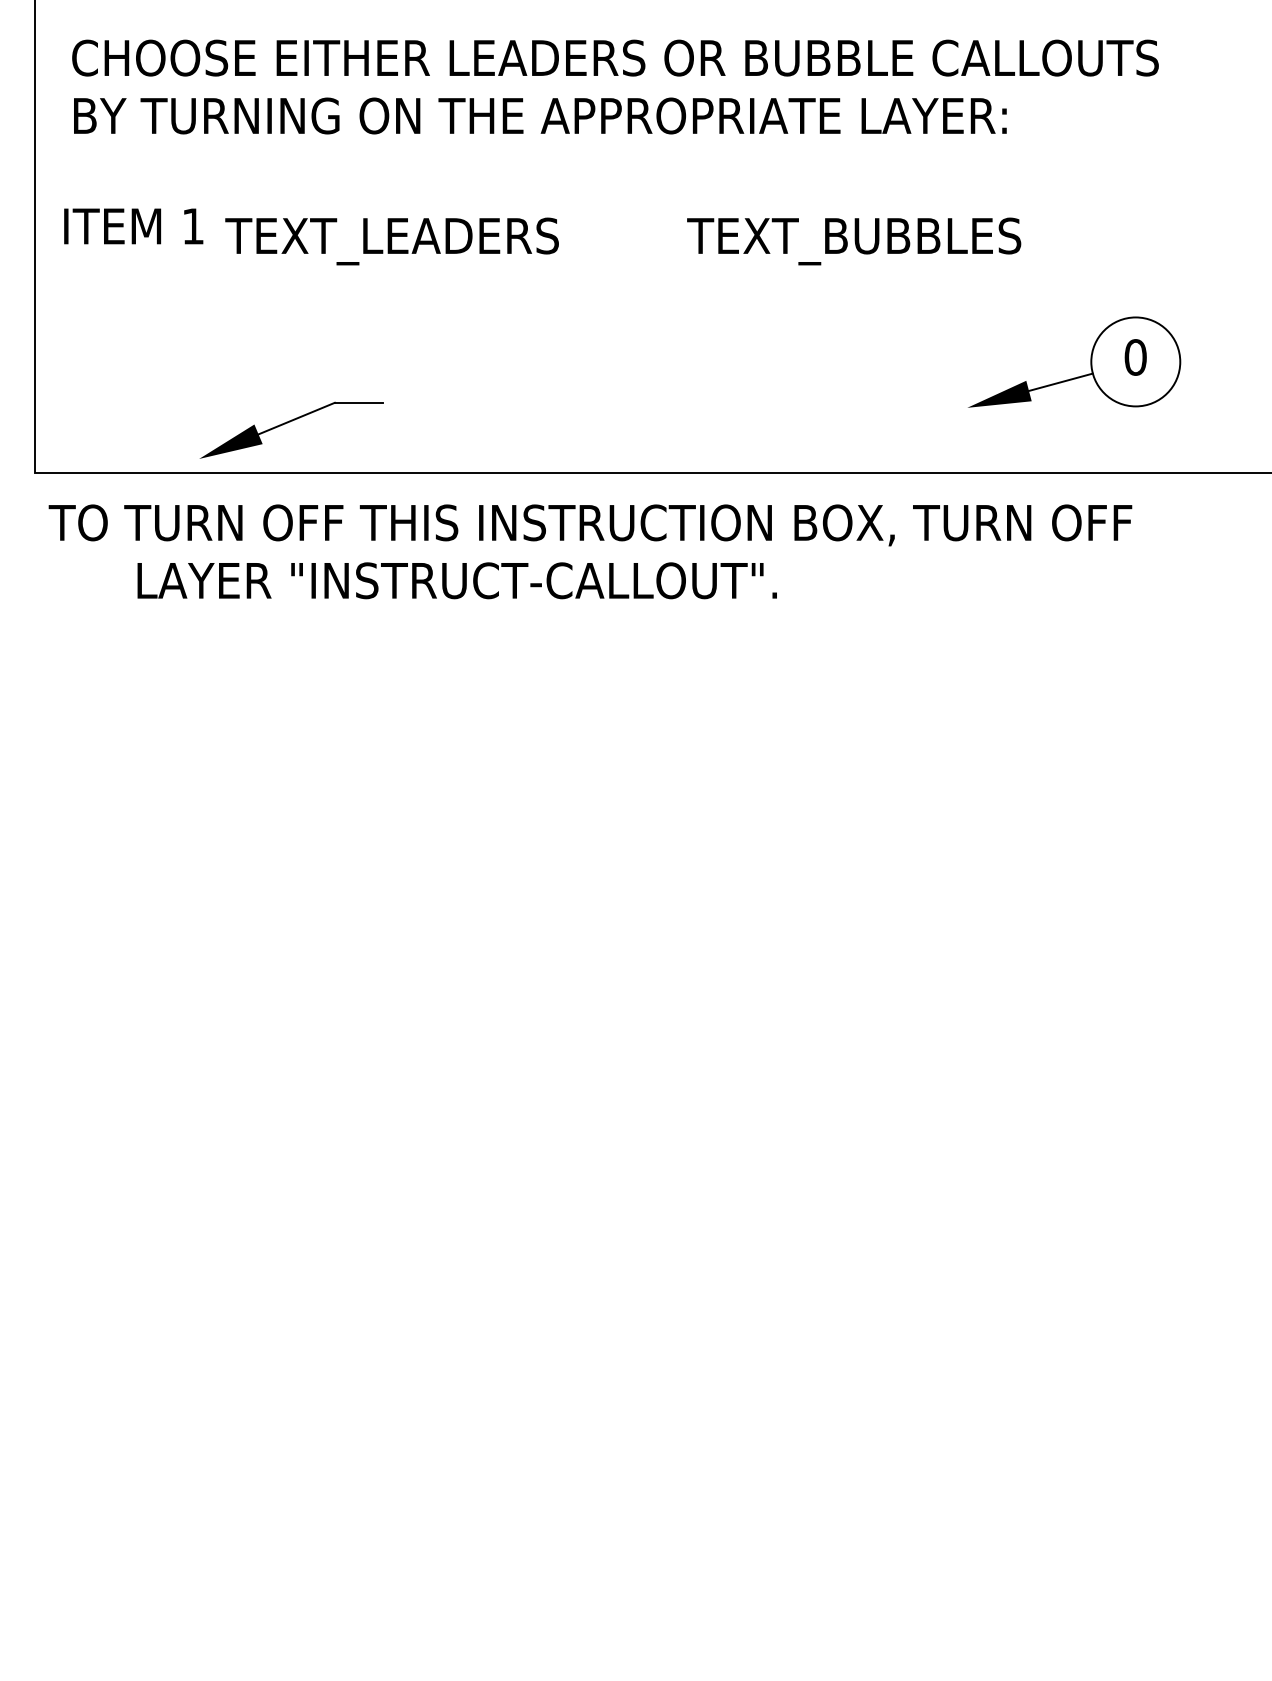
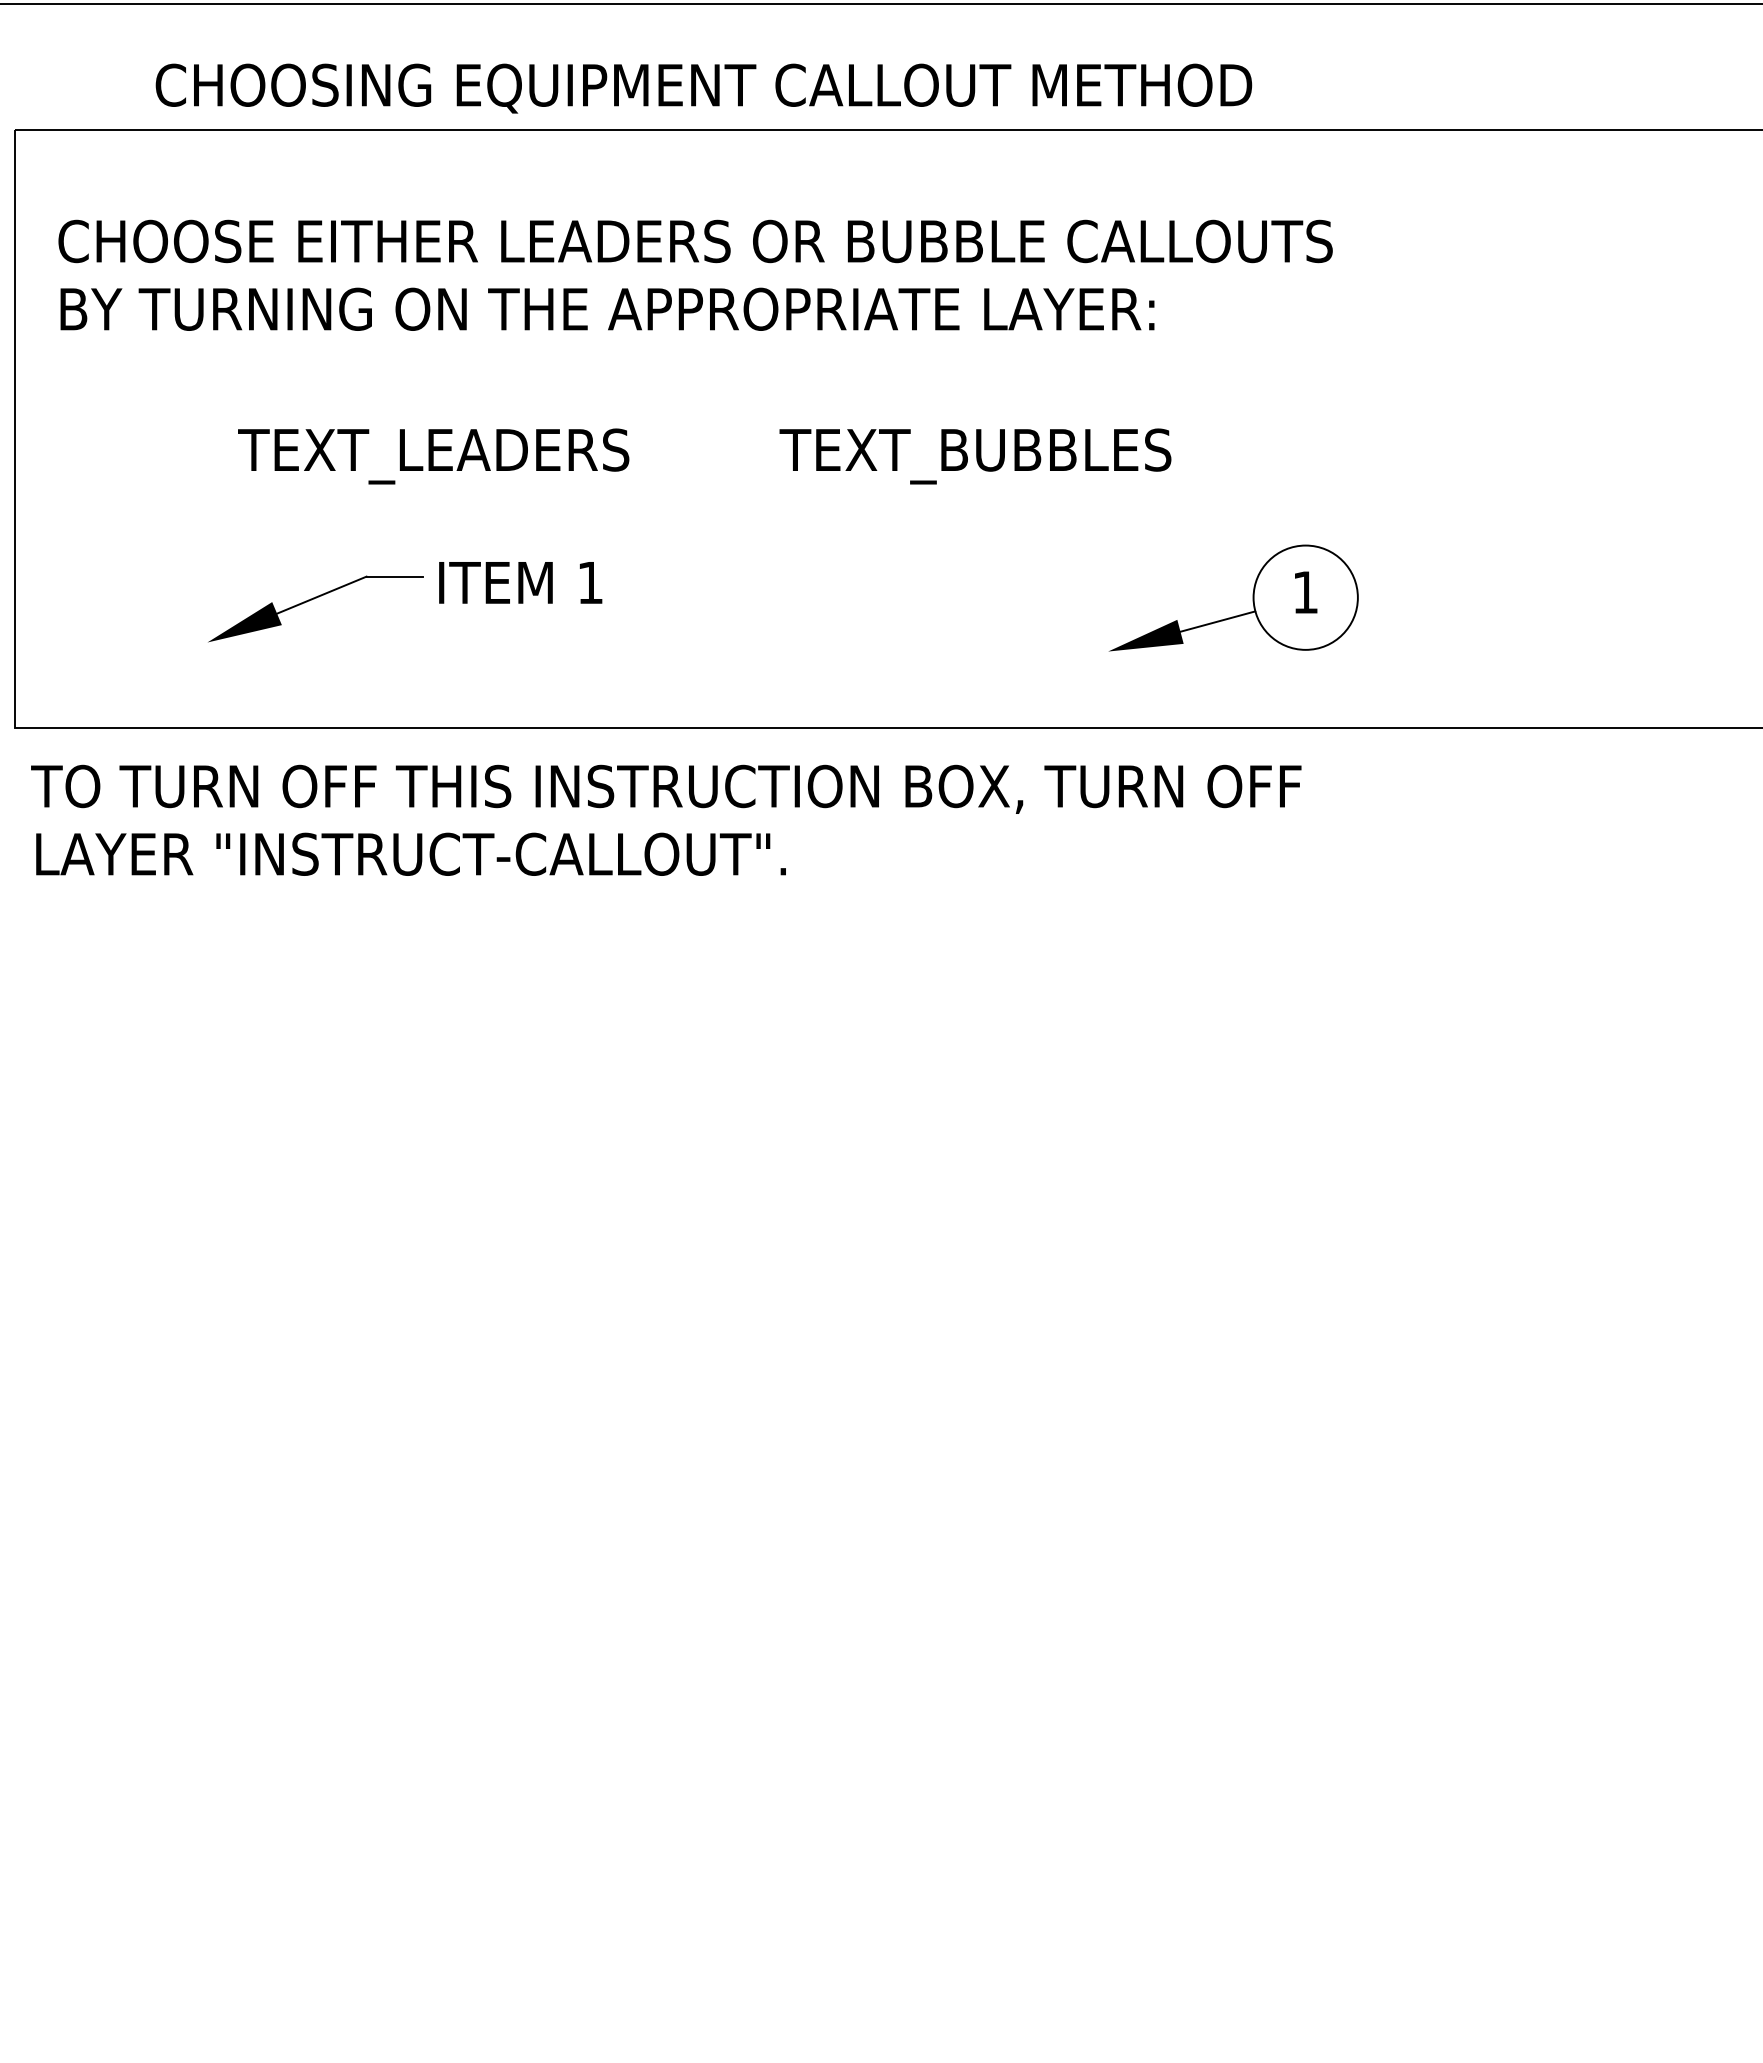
text: (133, 226) -> (520, 582), moved
text: (1135, 357) -> (1305, 592), 0 -> 1
part: (287, 423) -> (311, 600), moved
text: (456, 580) -> (410, 853), moved

